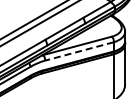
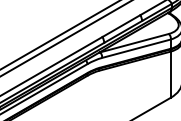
line: (79, 51) -> (136, 48), dashed -> solid

